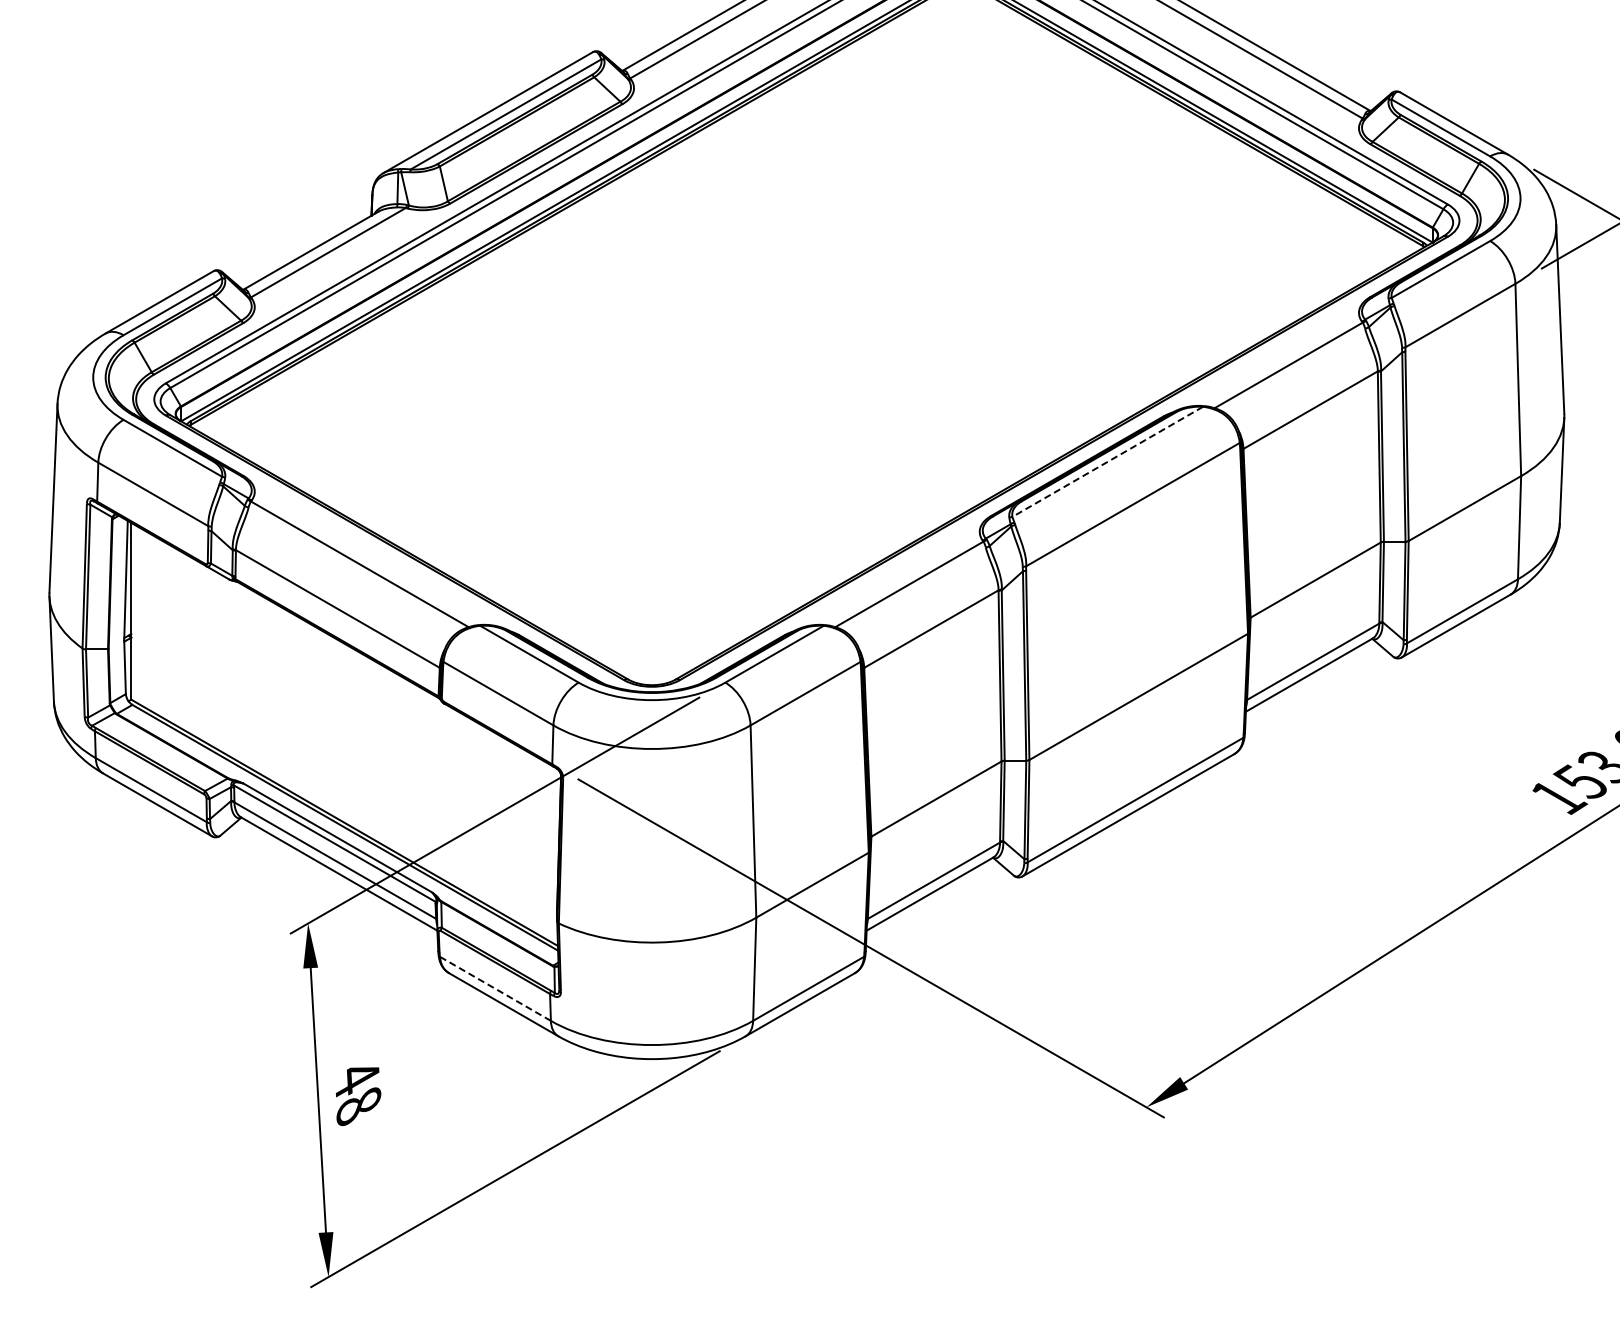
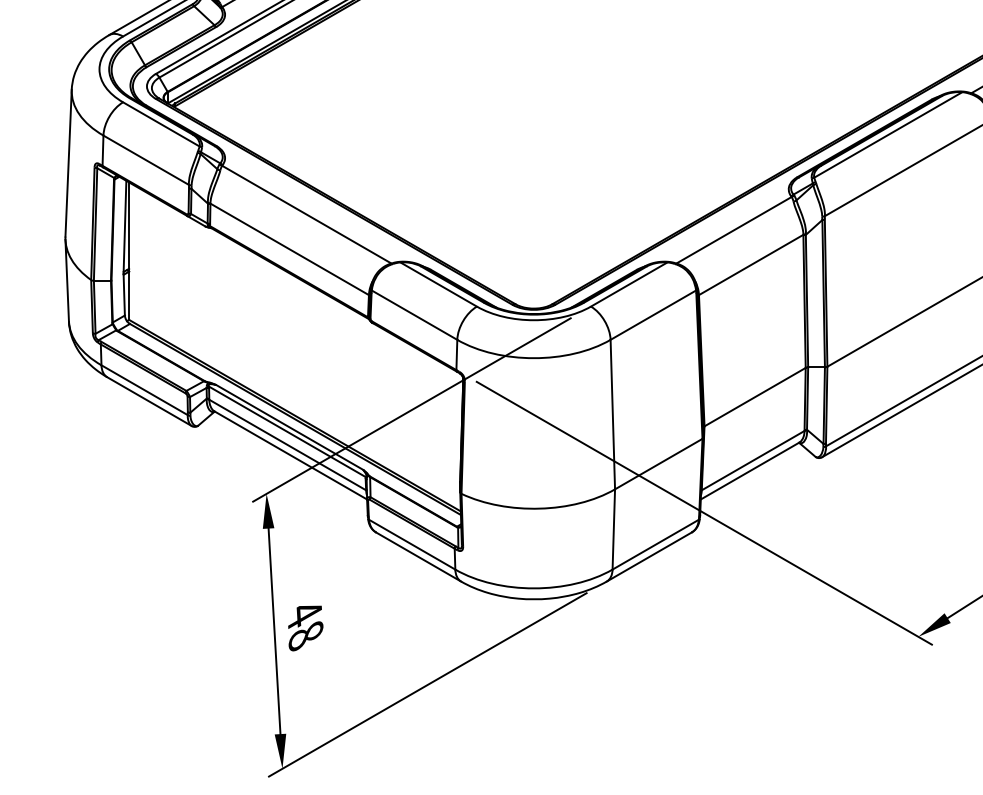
line: (1107, 462) -> (888, 135), dashed -> solid
line: (494, 988) -> (411, 544), dashed -> solid

